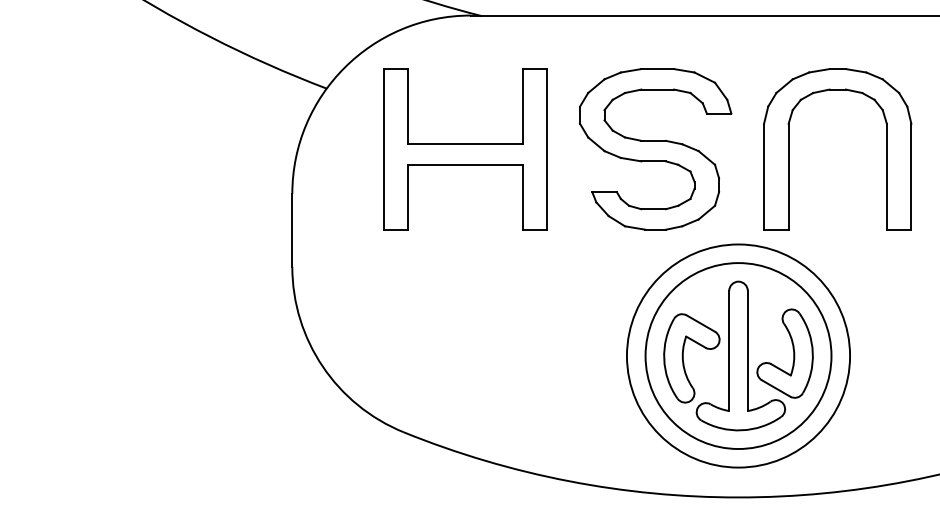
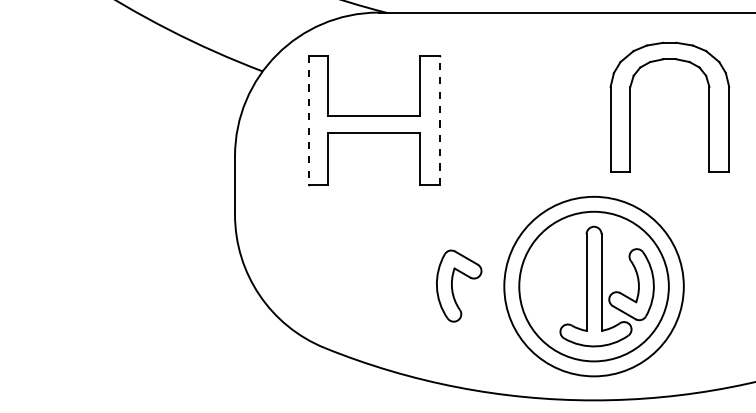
line: (547, 148) -> (440, 119), solid -> dashed
line: (383, 149) -> (308, 120), solid -> dashed
part: (655, 149) -> (527, 120), removed
part: (789, 149) -> (631, 107), moved
part: (683, 358) -> (452, 286), moved

